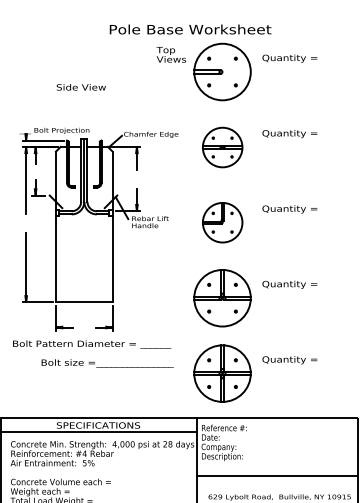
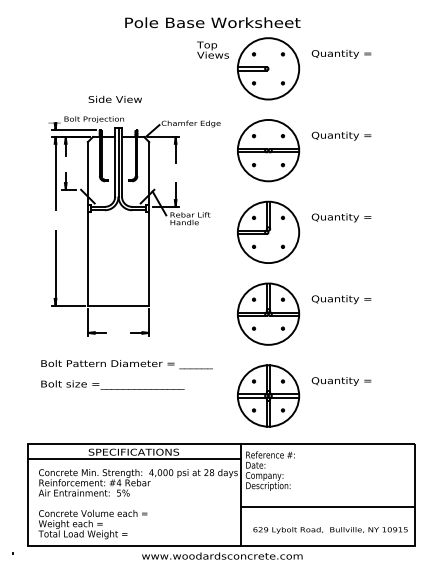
text: (190, 29) -> (212, 22), moved
text: (80, 86) -> (114, 98), moved
part: (222, 147) -> (268, 150), size x1.43
part: (222, 221) -> (268, 231), size x1.43
part: (98, 229) -> (134, 226), moved
text: (107, 363) -> (112, 384), moved

